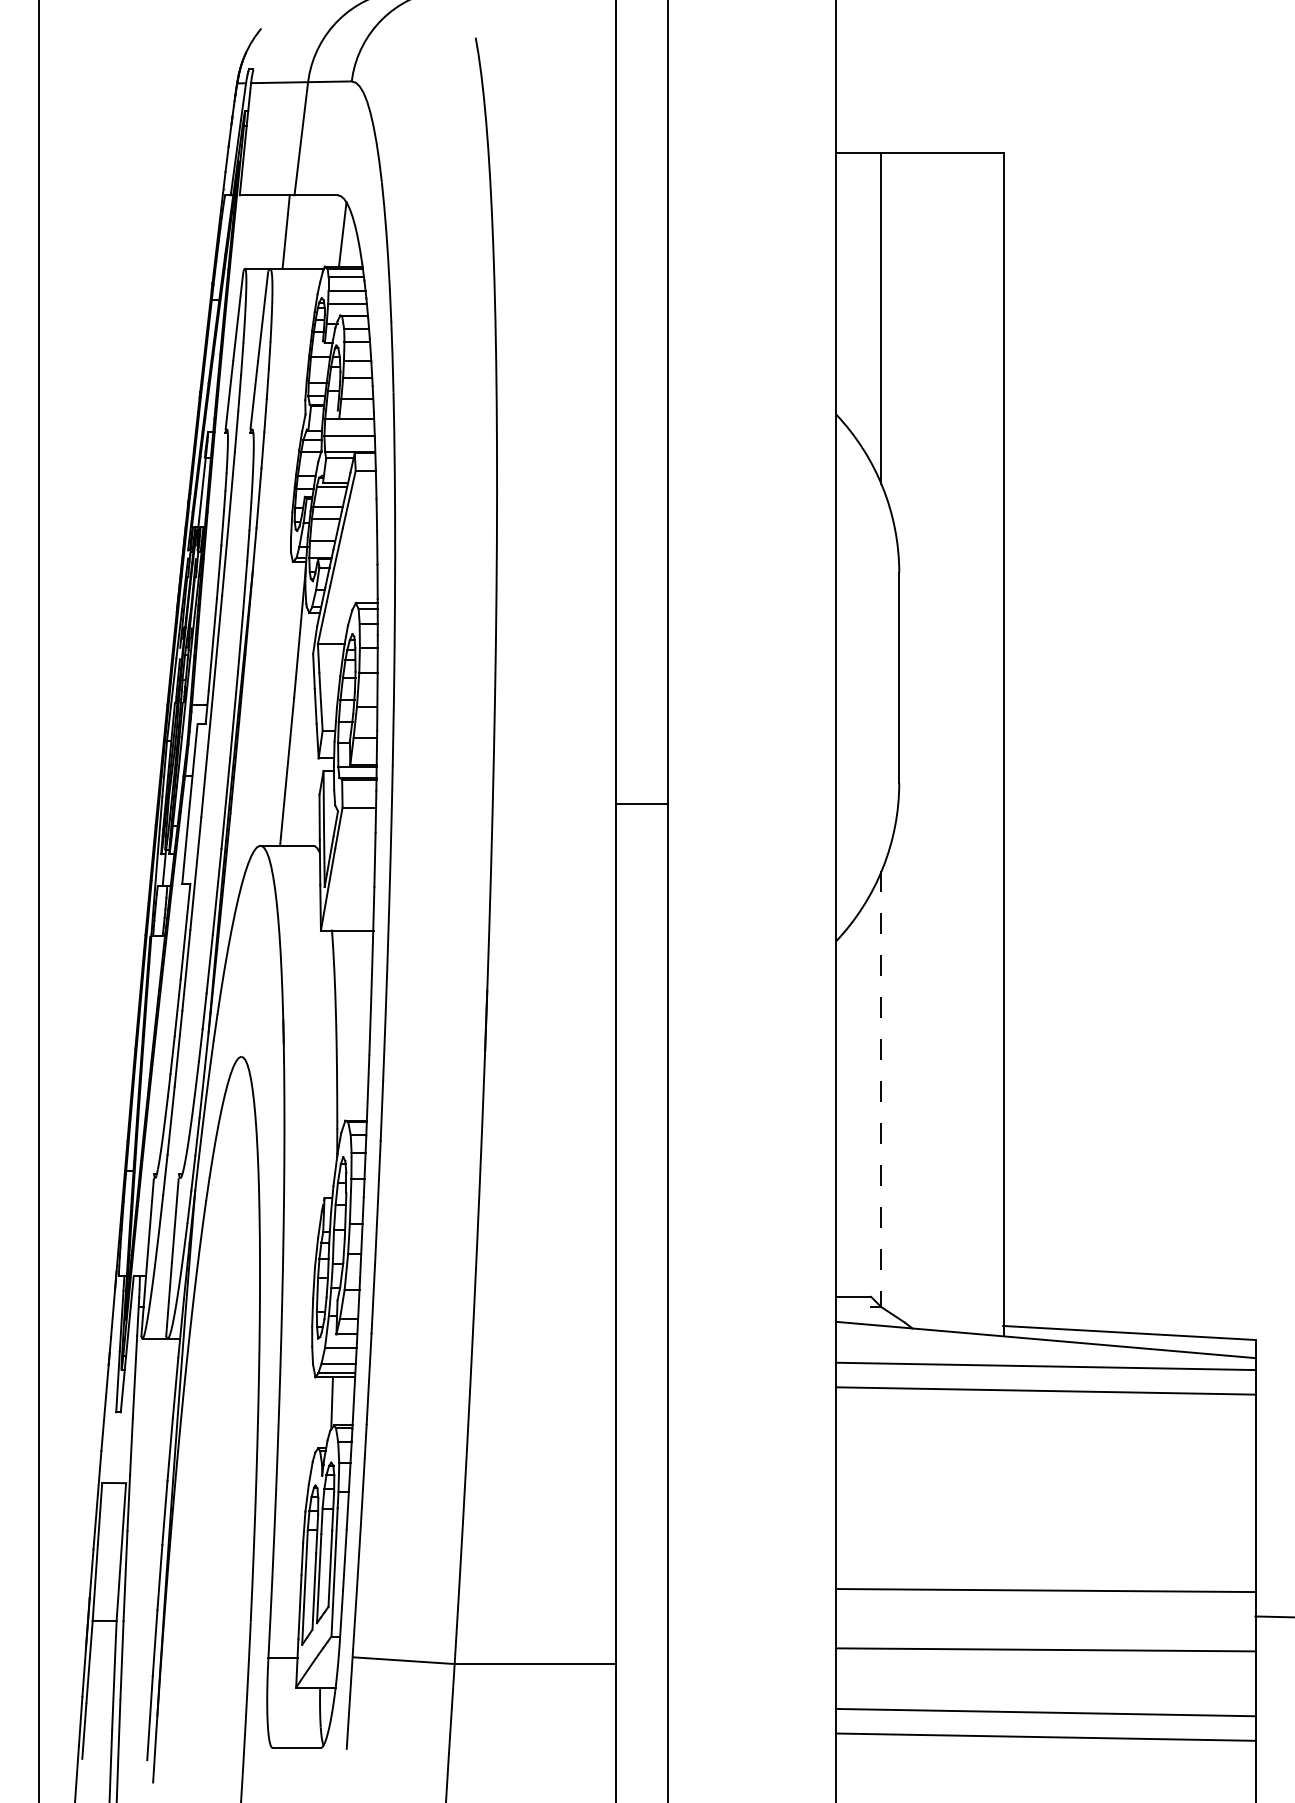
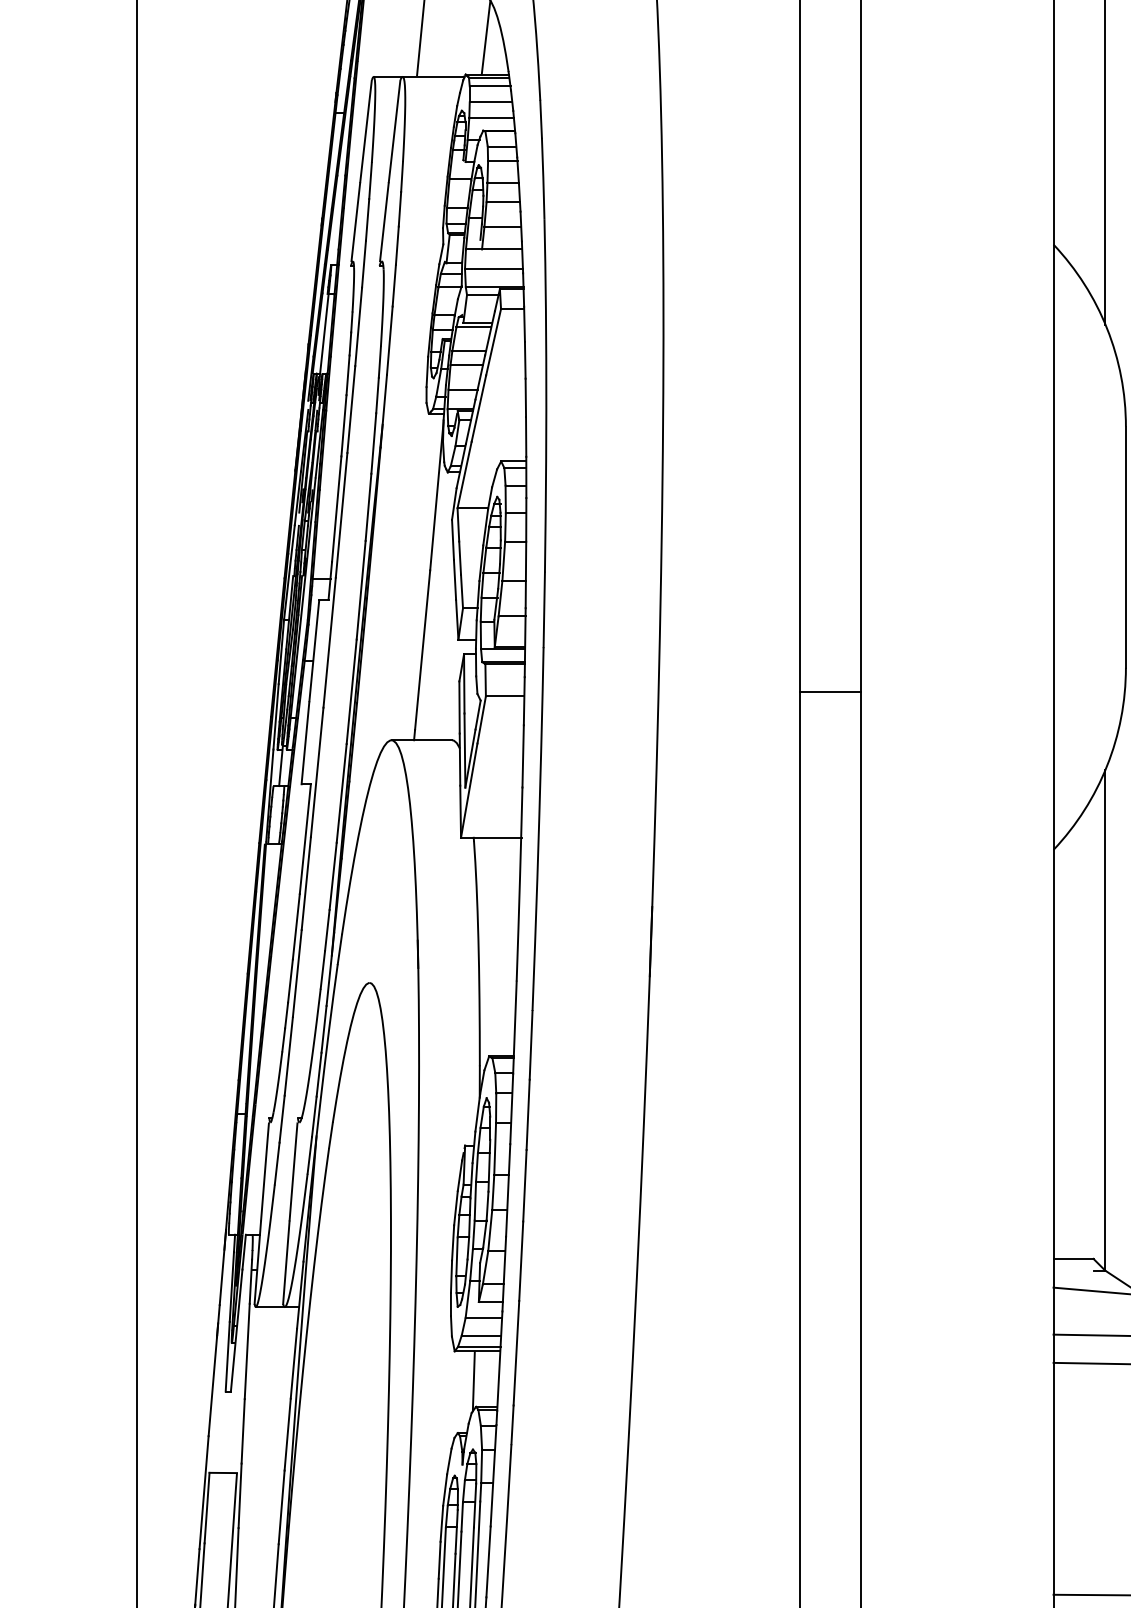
line: (881, 1089) -> (1105, 1020), dashed -> solid

